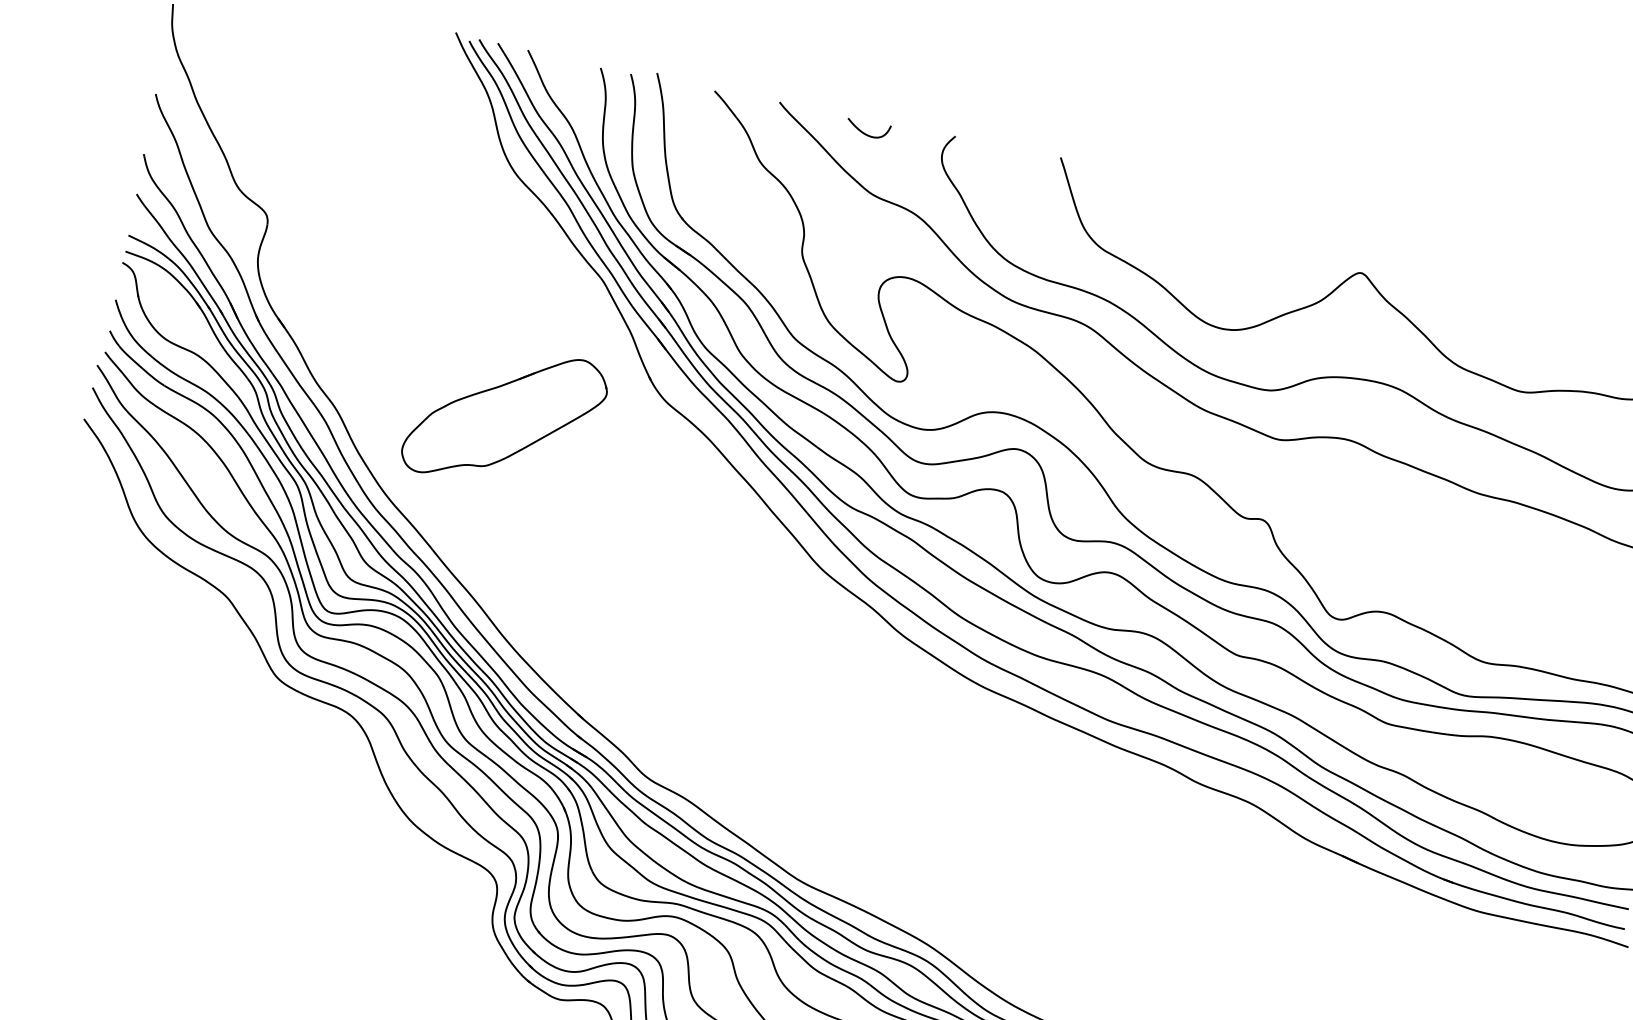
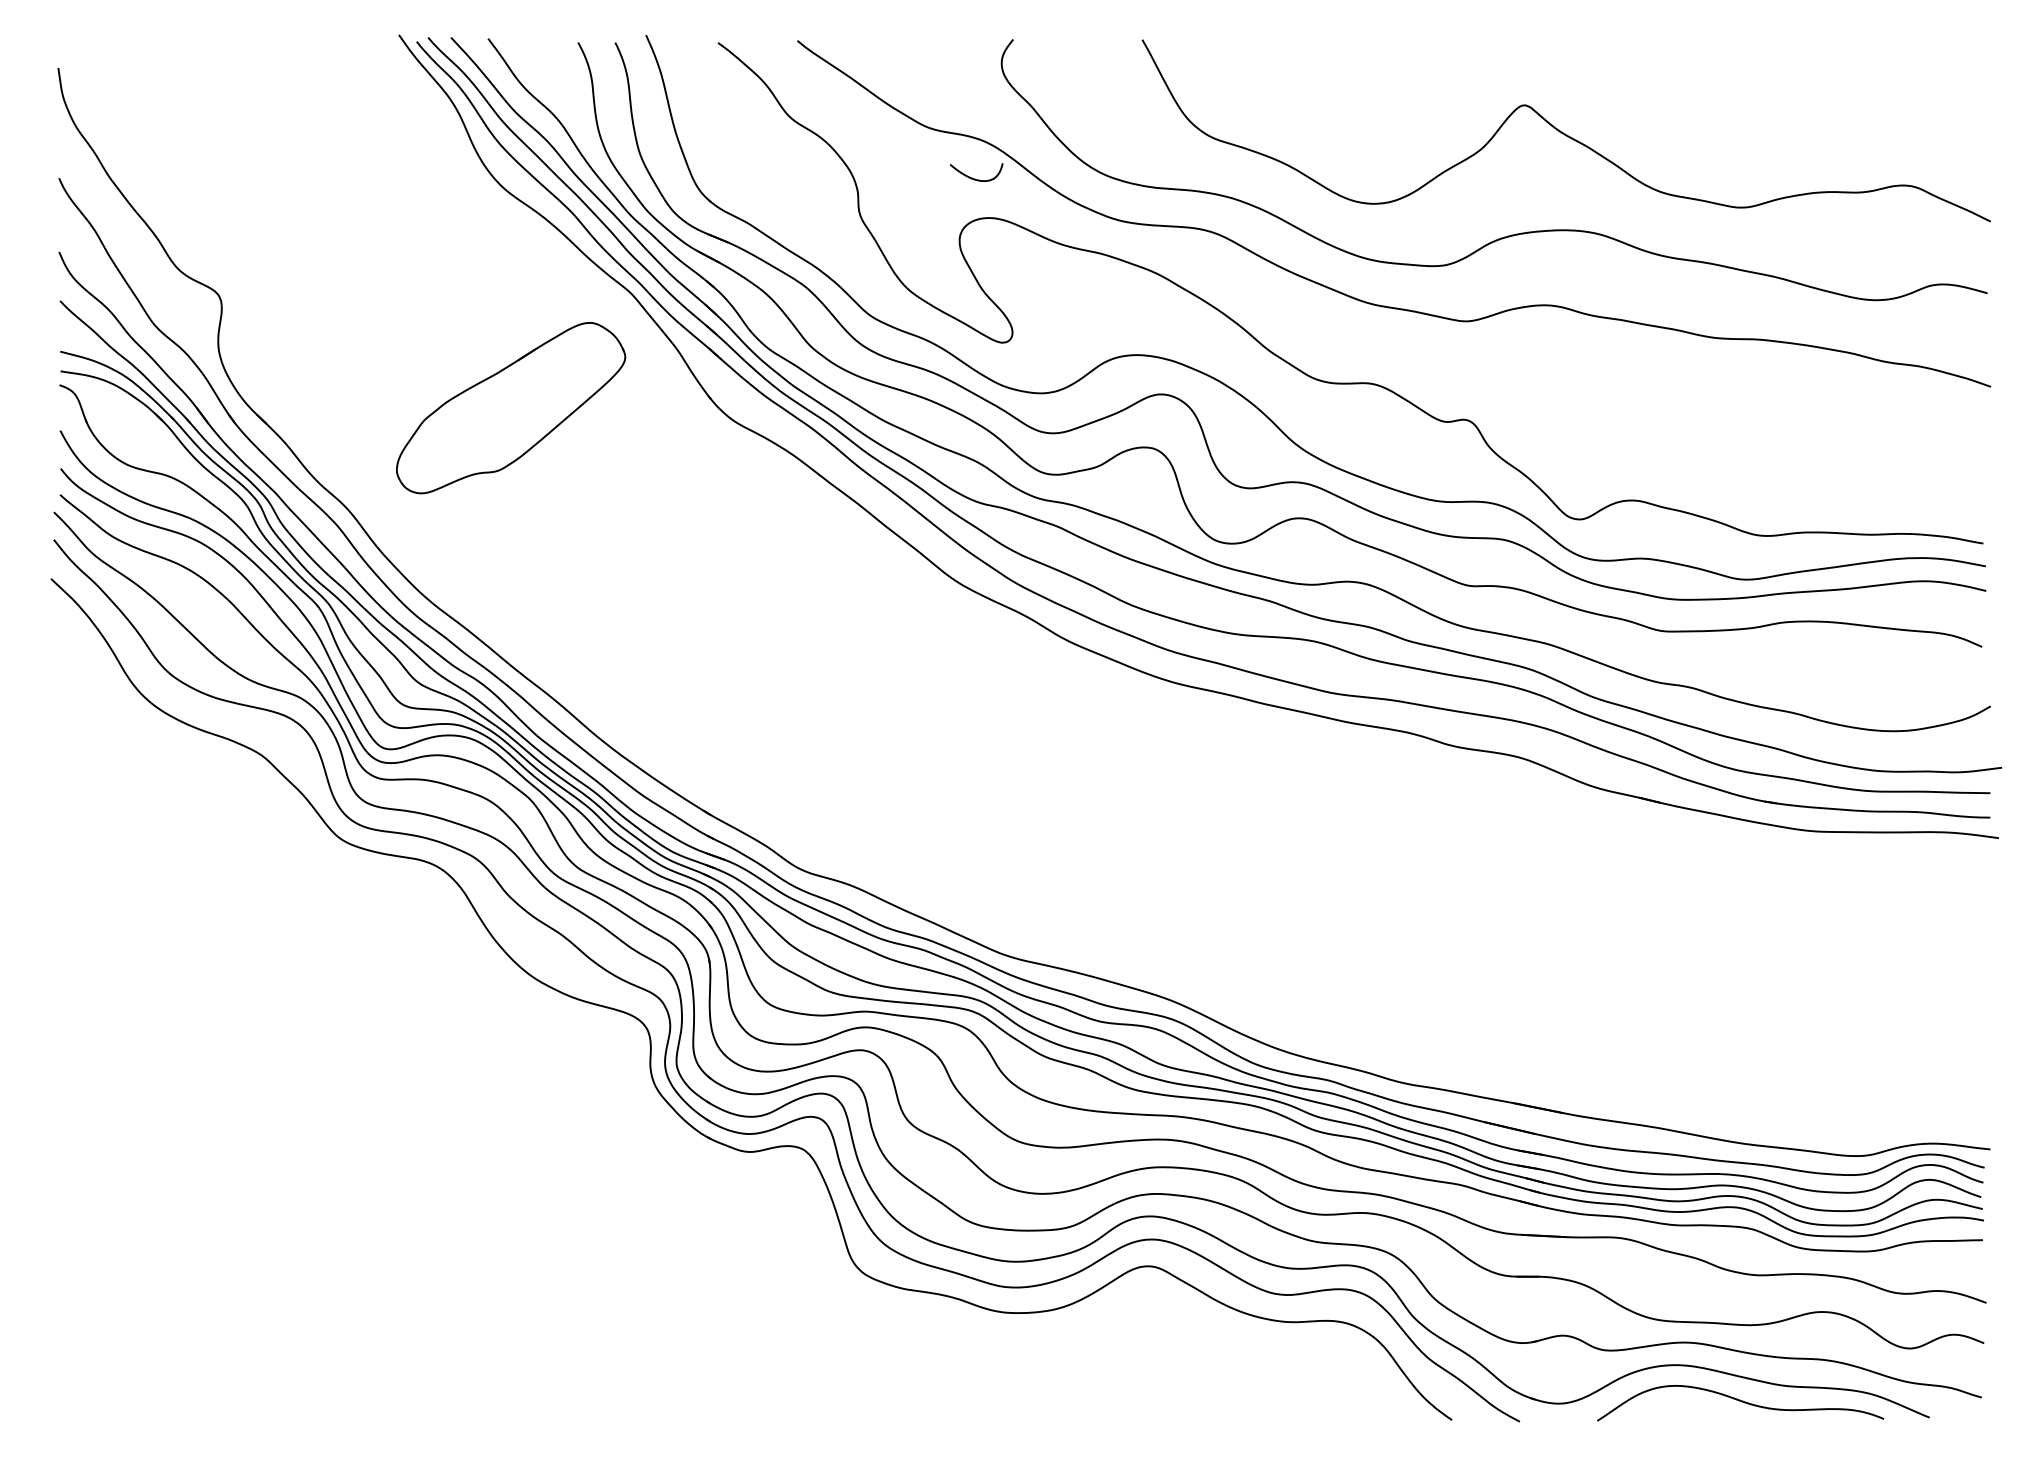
curve: (866, 133) -> (975, 178), moved
part: (505, 417) -> (511, 408), moved

